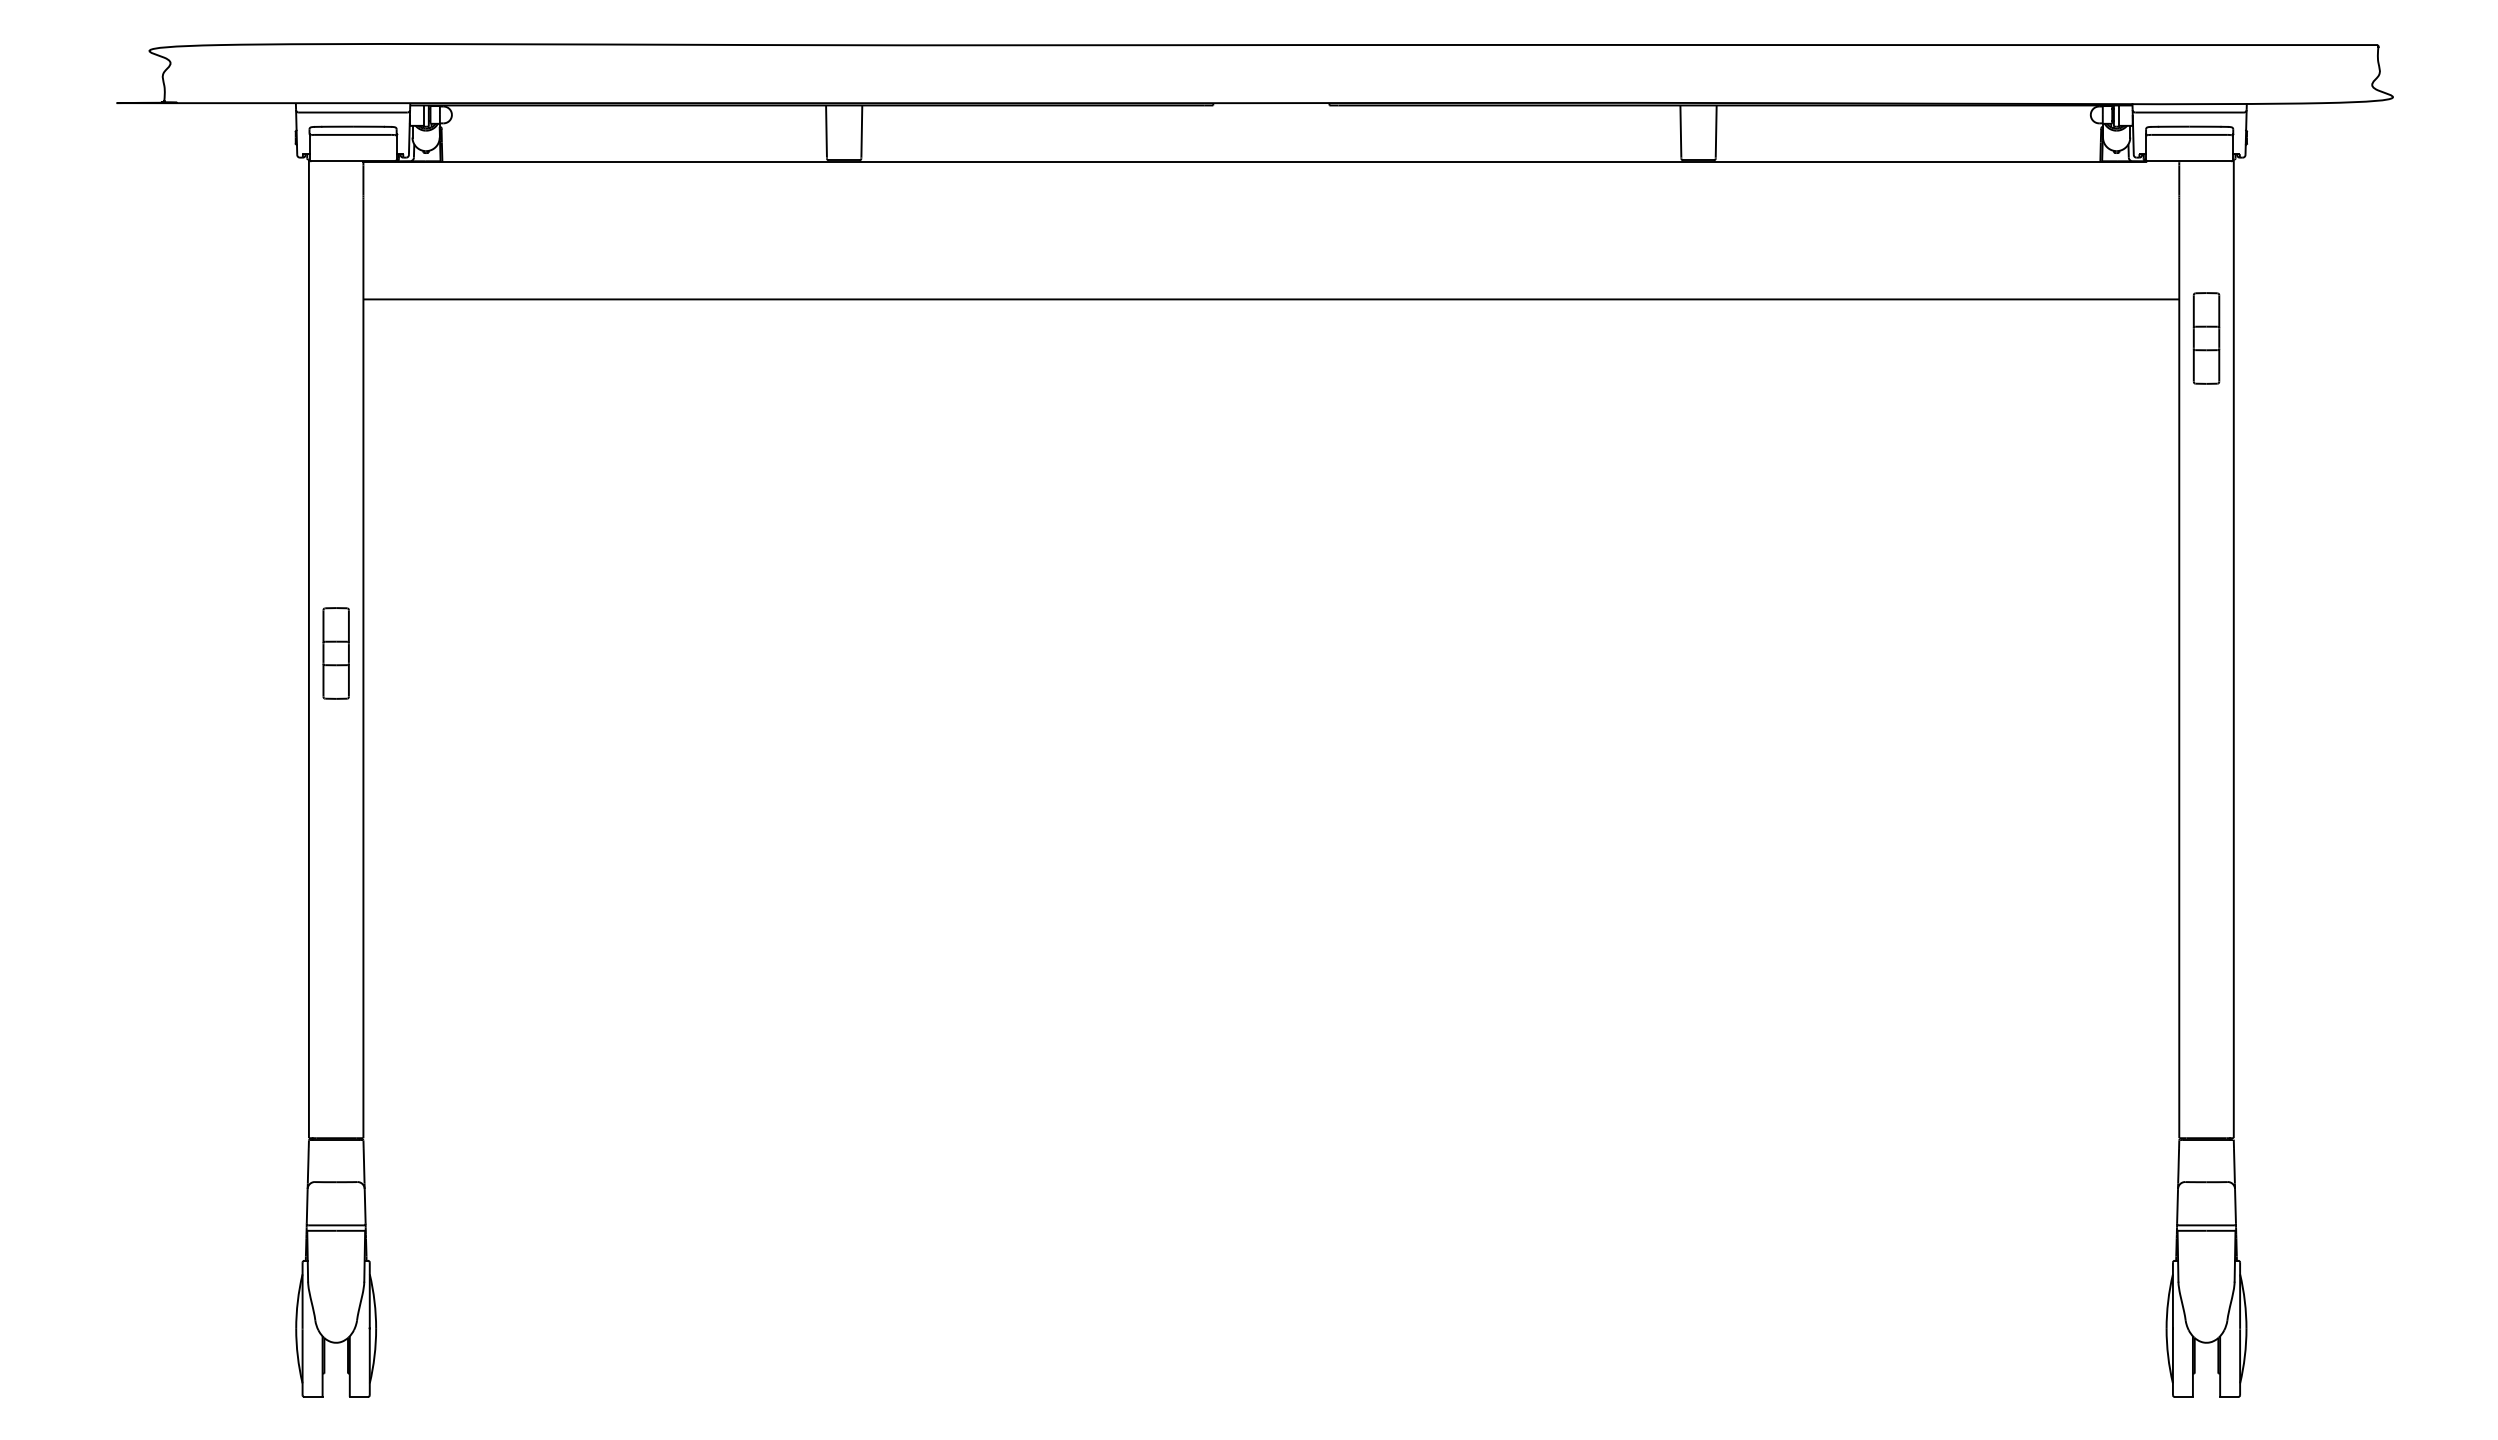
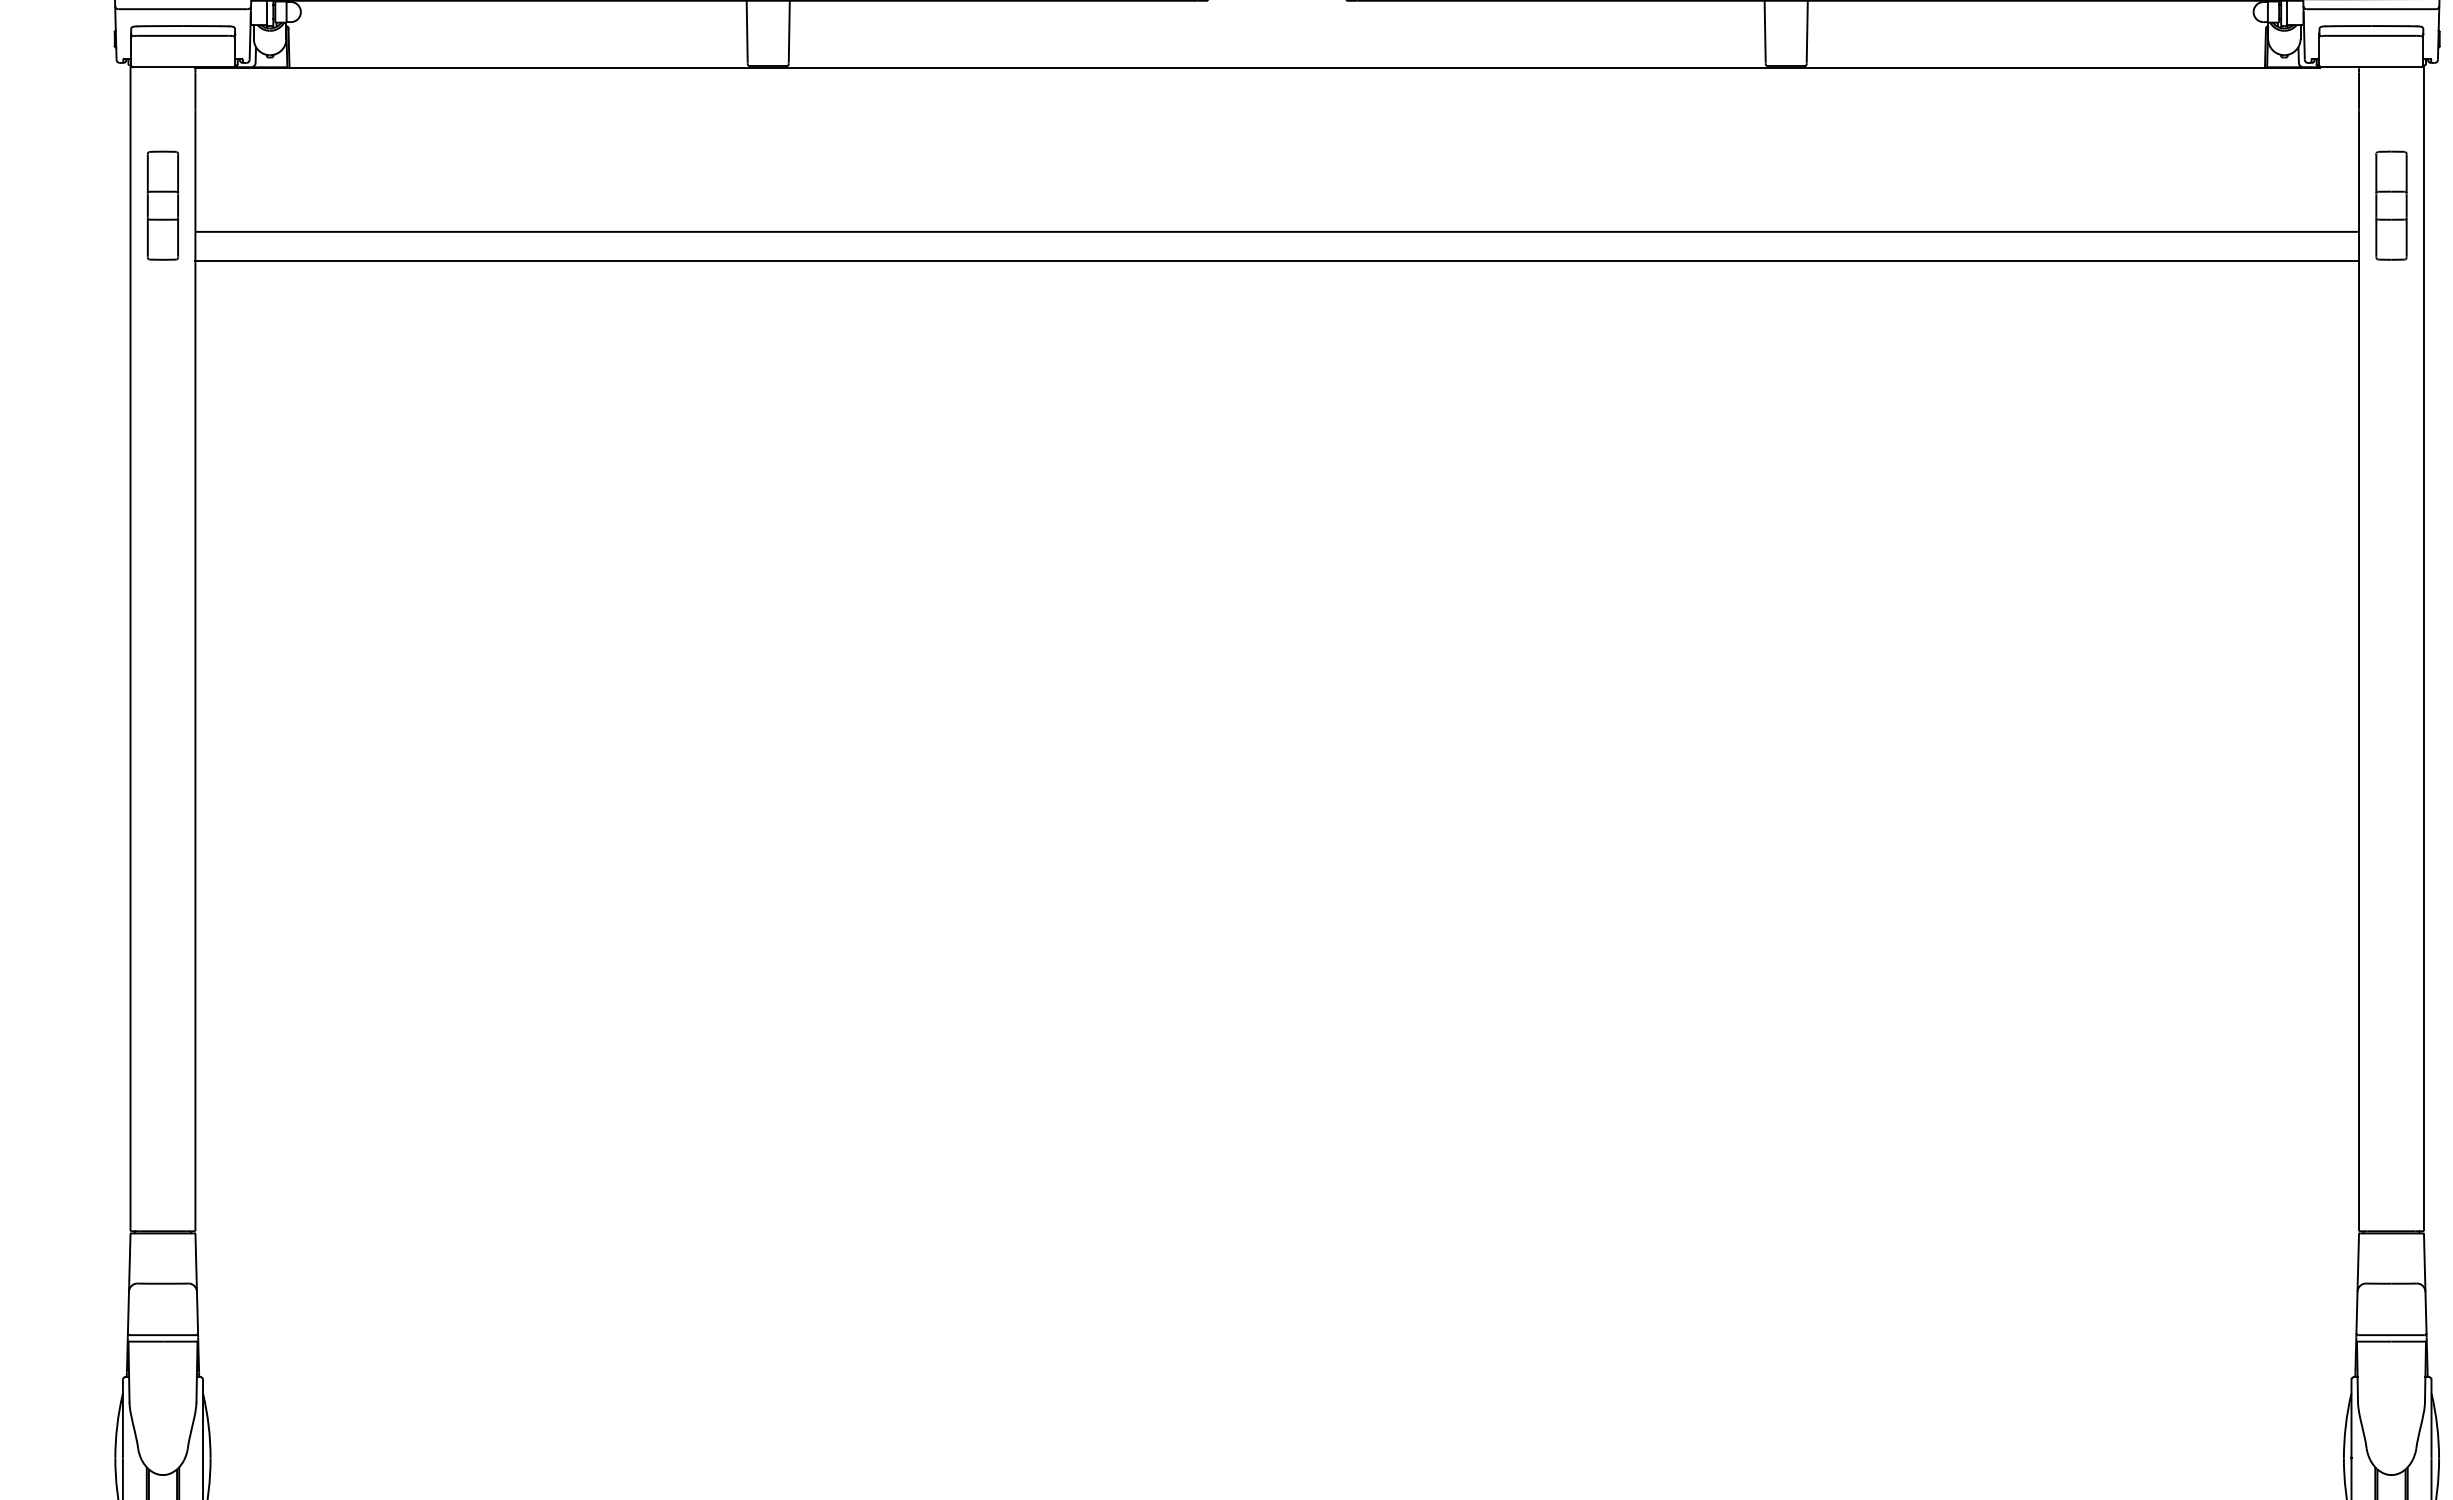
line: (1271, 323) -> (1277, 260), added
part: (2206, 338) -> (2391, 205), moved
part: (335, 653) -> (162, 205), moved

